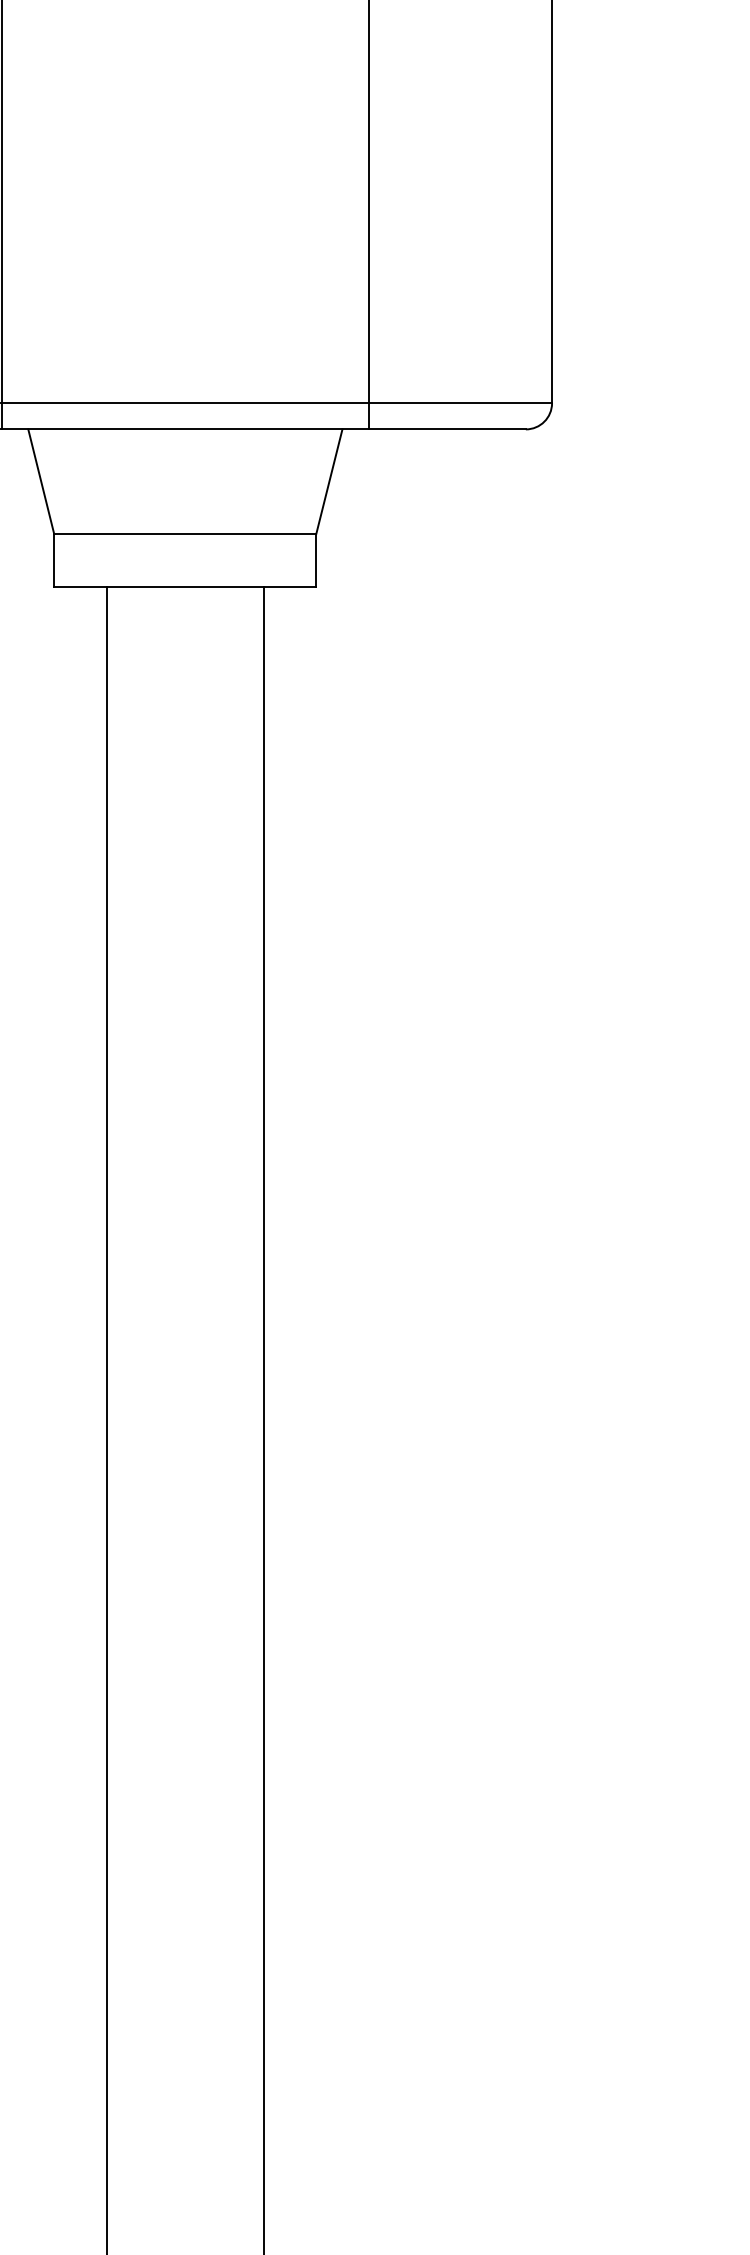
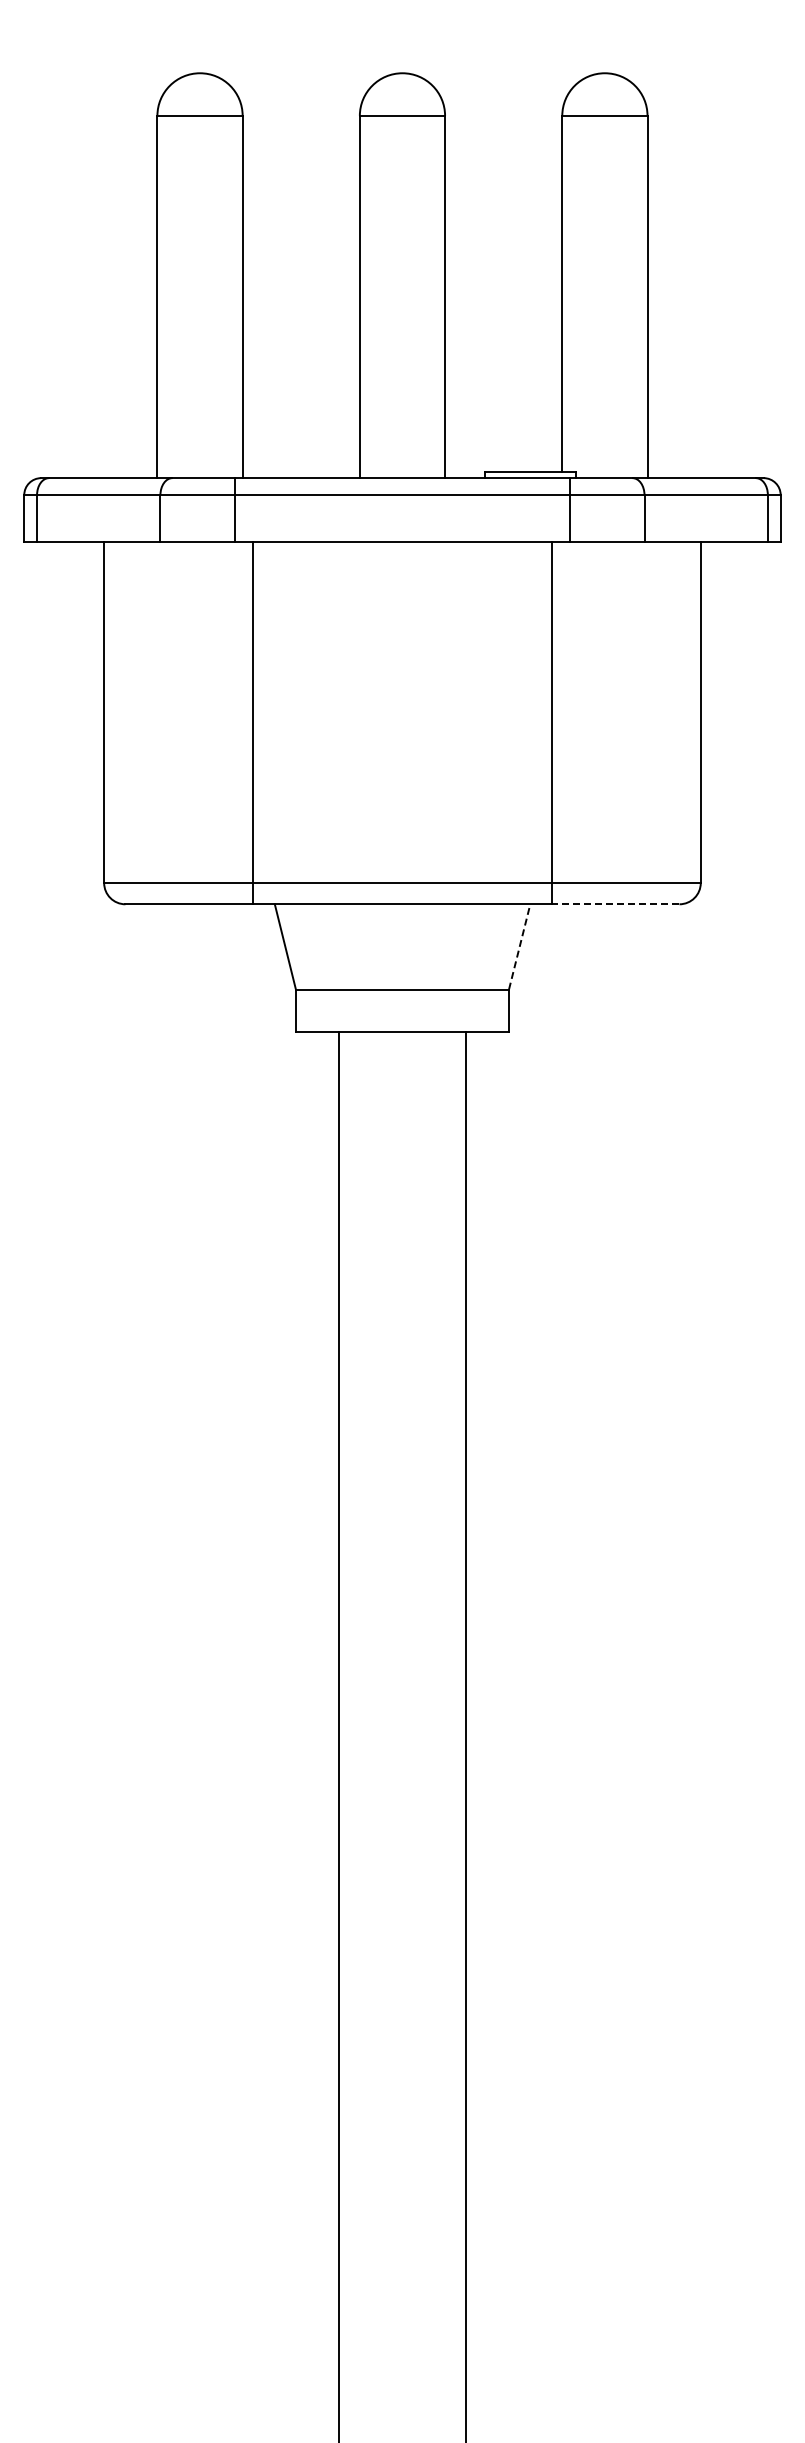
line: (447, 429) -> (615, 904), solid -> dashed
line: (329, 481) -> (519, 946), solid -> dashed

